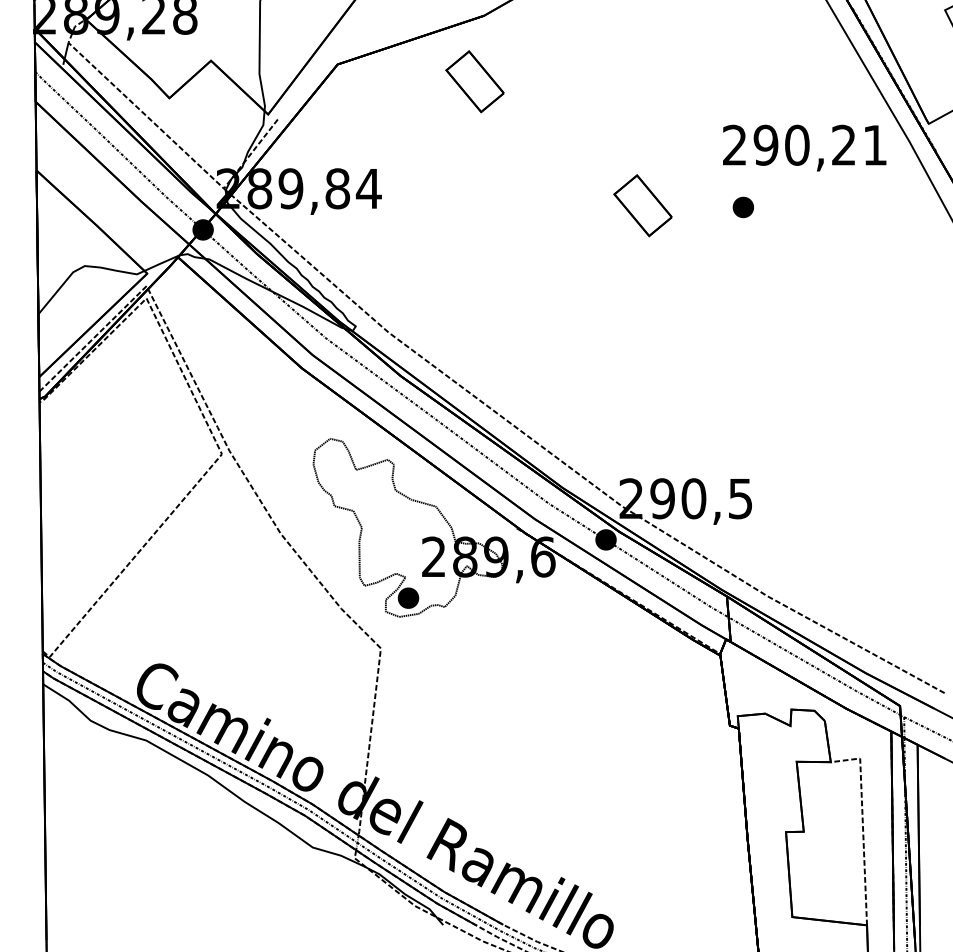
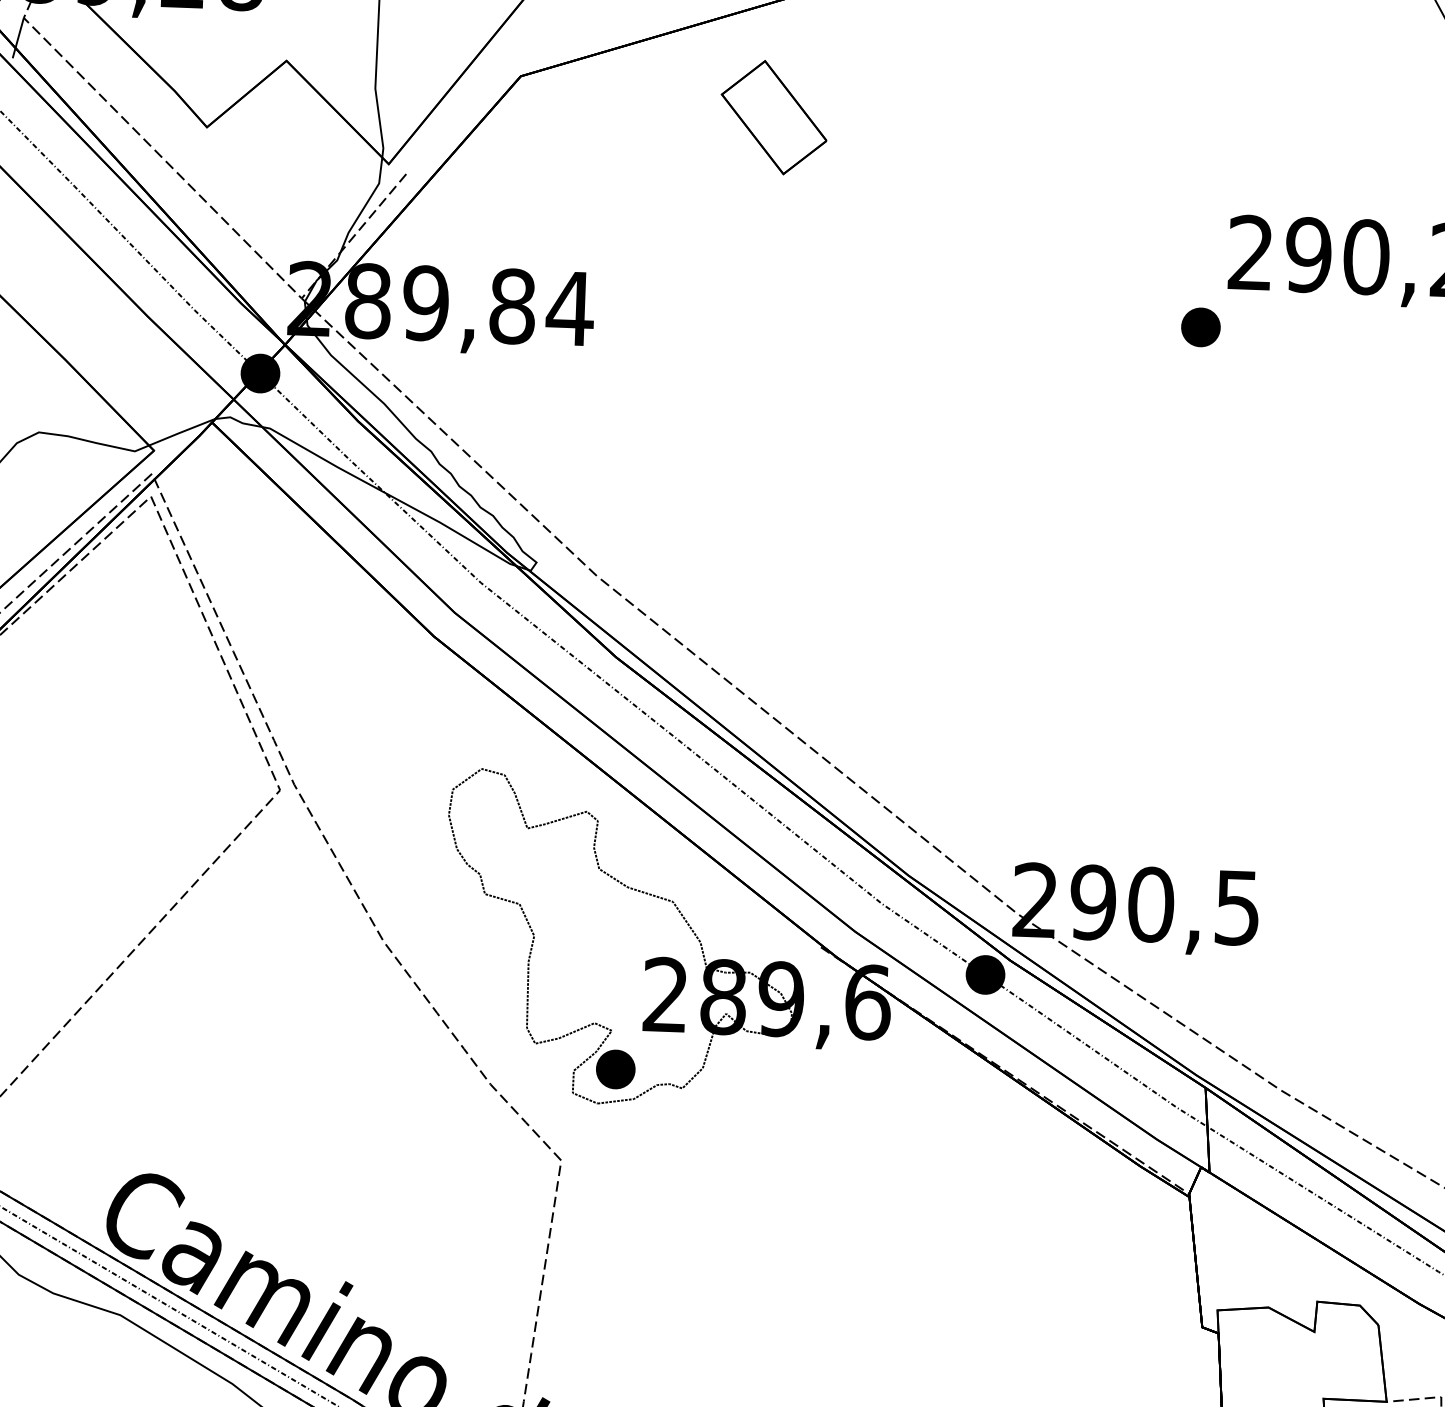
part: (642, 205) -> (1075, 358), removed
part: (742, 207) -> (1199, 327), moved

